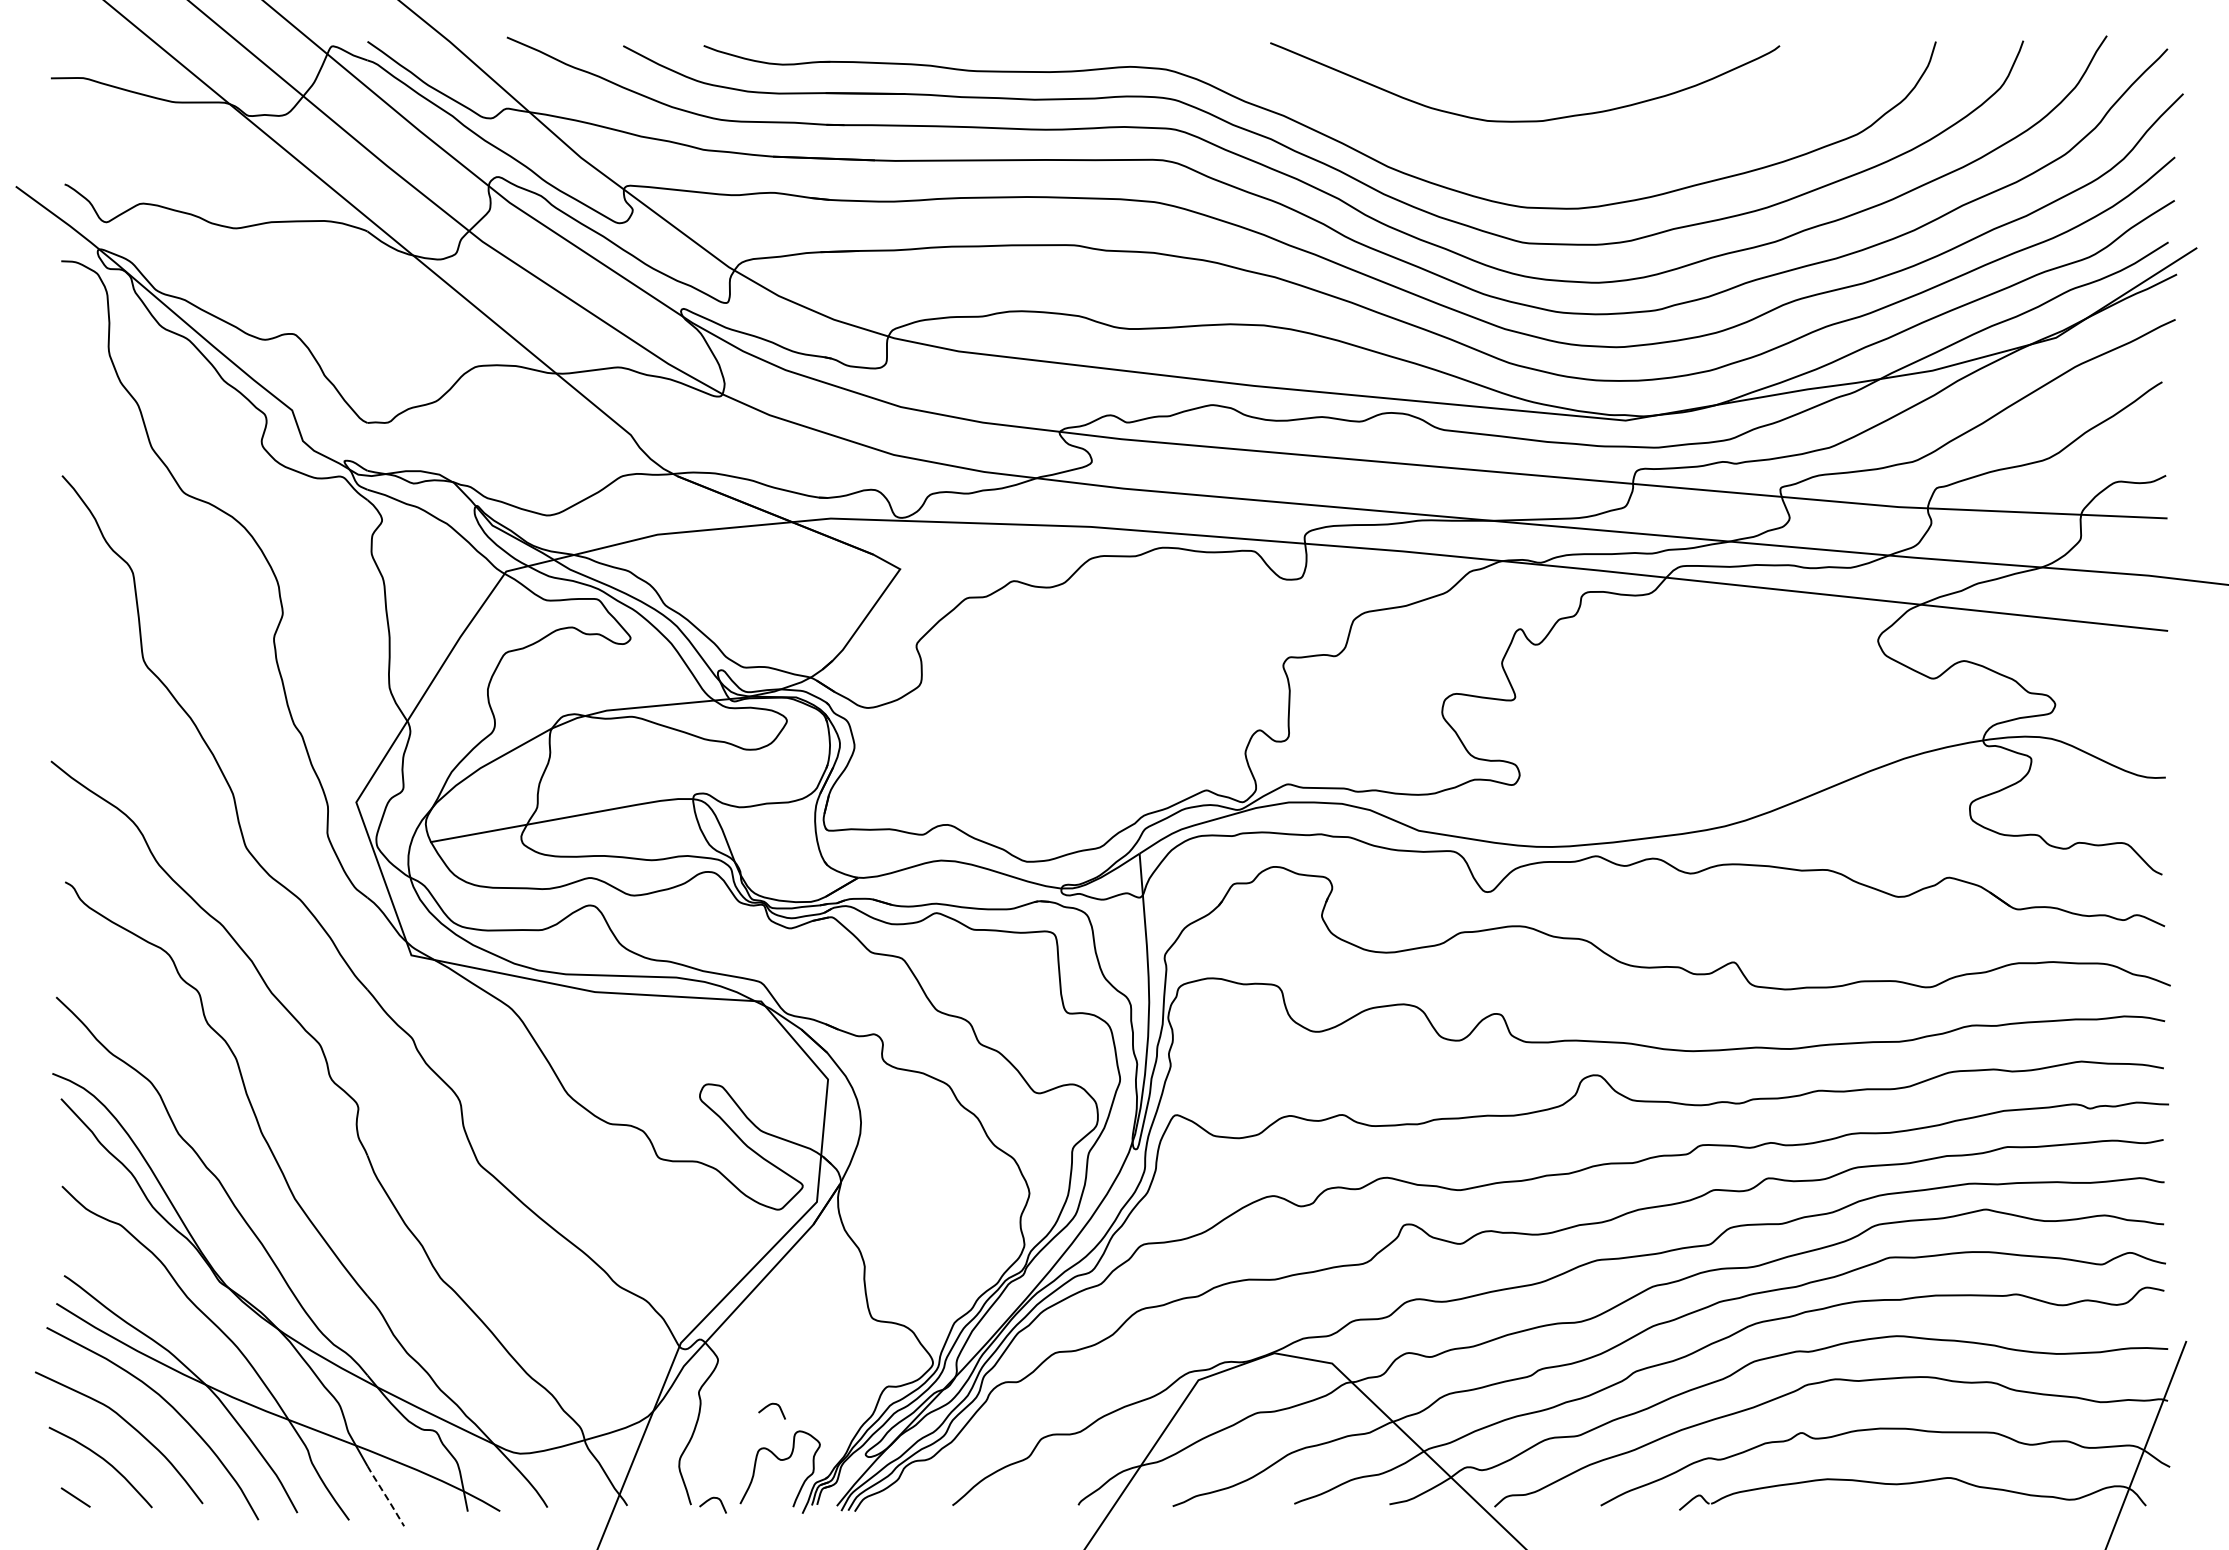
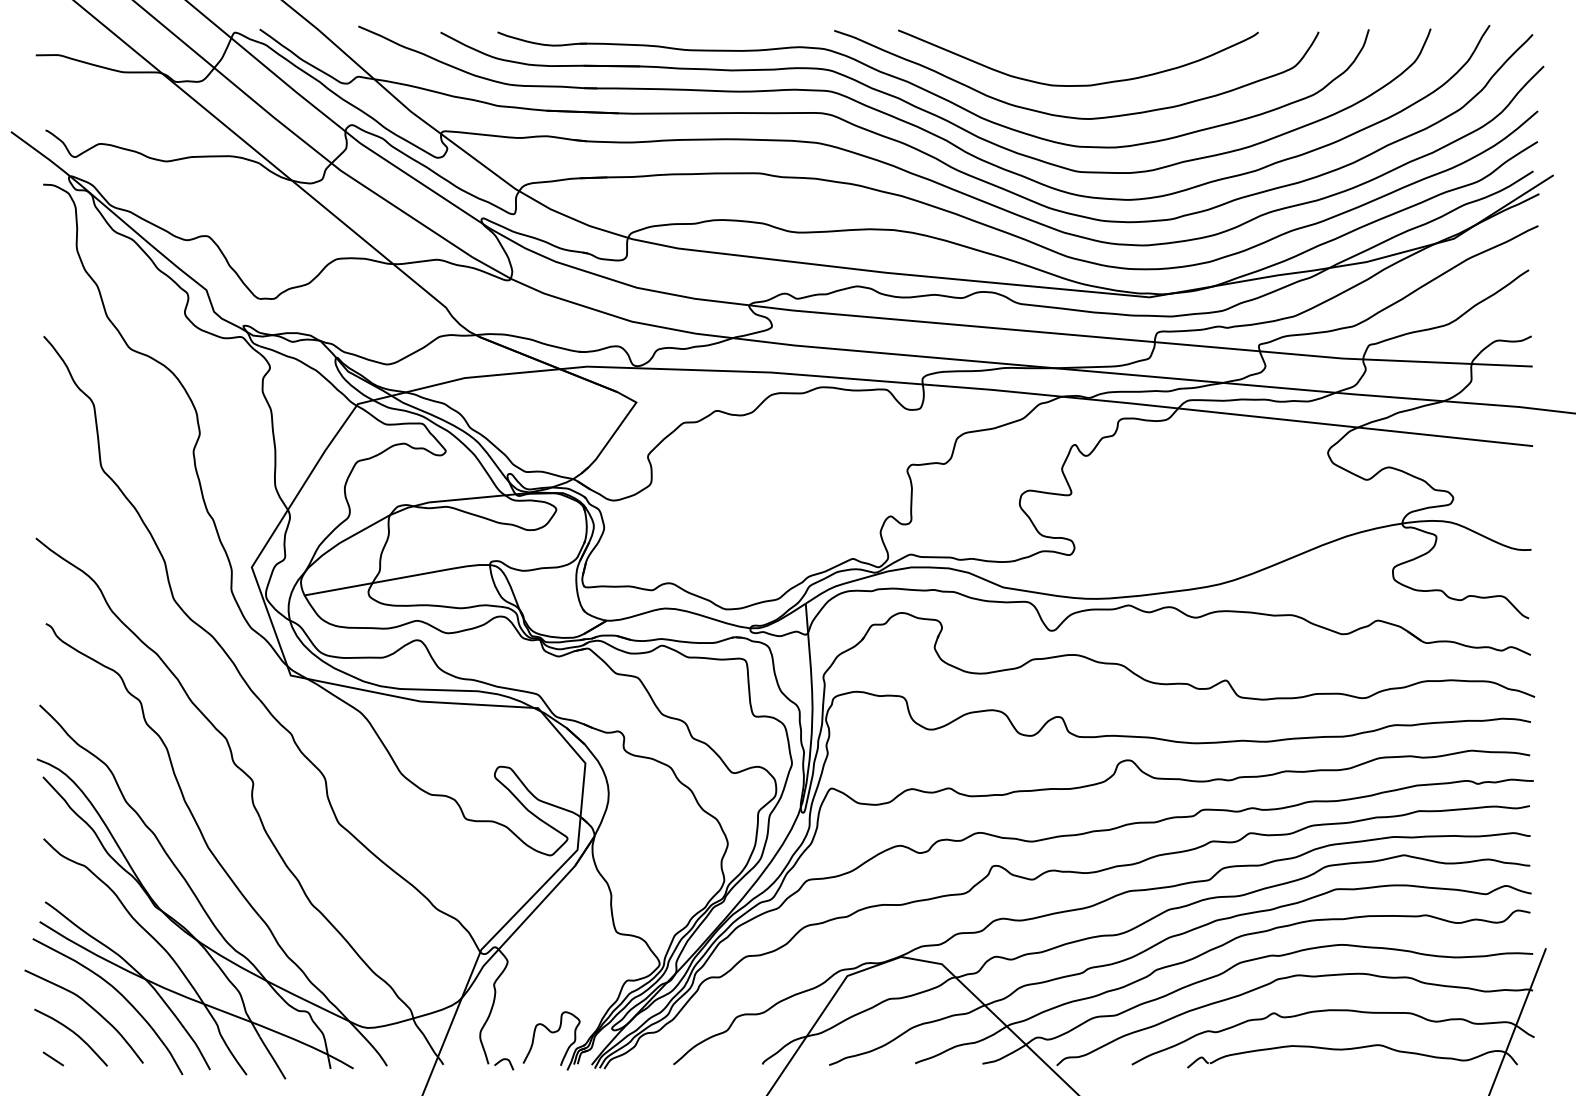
curve: (1516, 165) -> (1072, 116), added
curve: (768, 1406) -> (543, 994), removed
line: (386, 1496) -> (273, 1058), dashed -> solid

